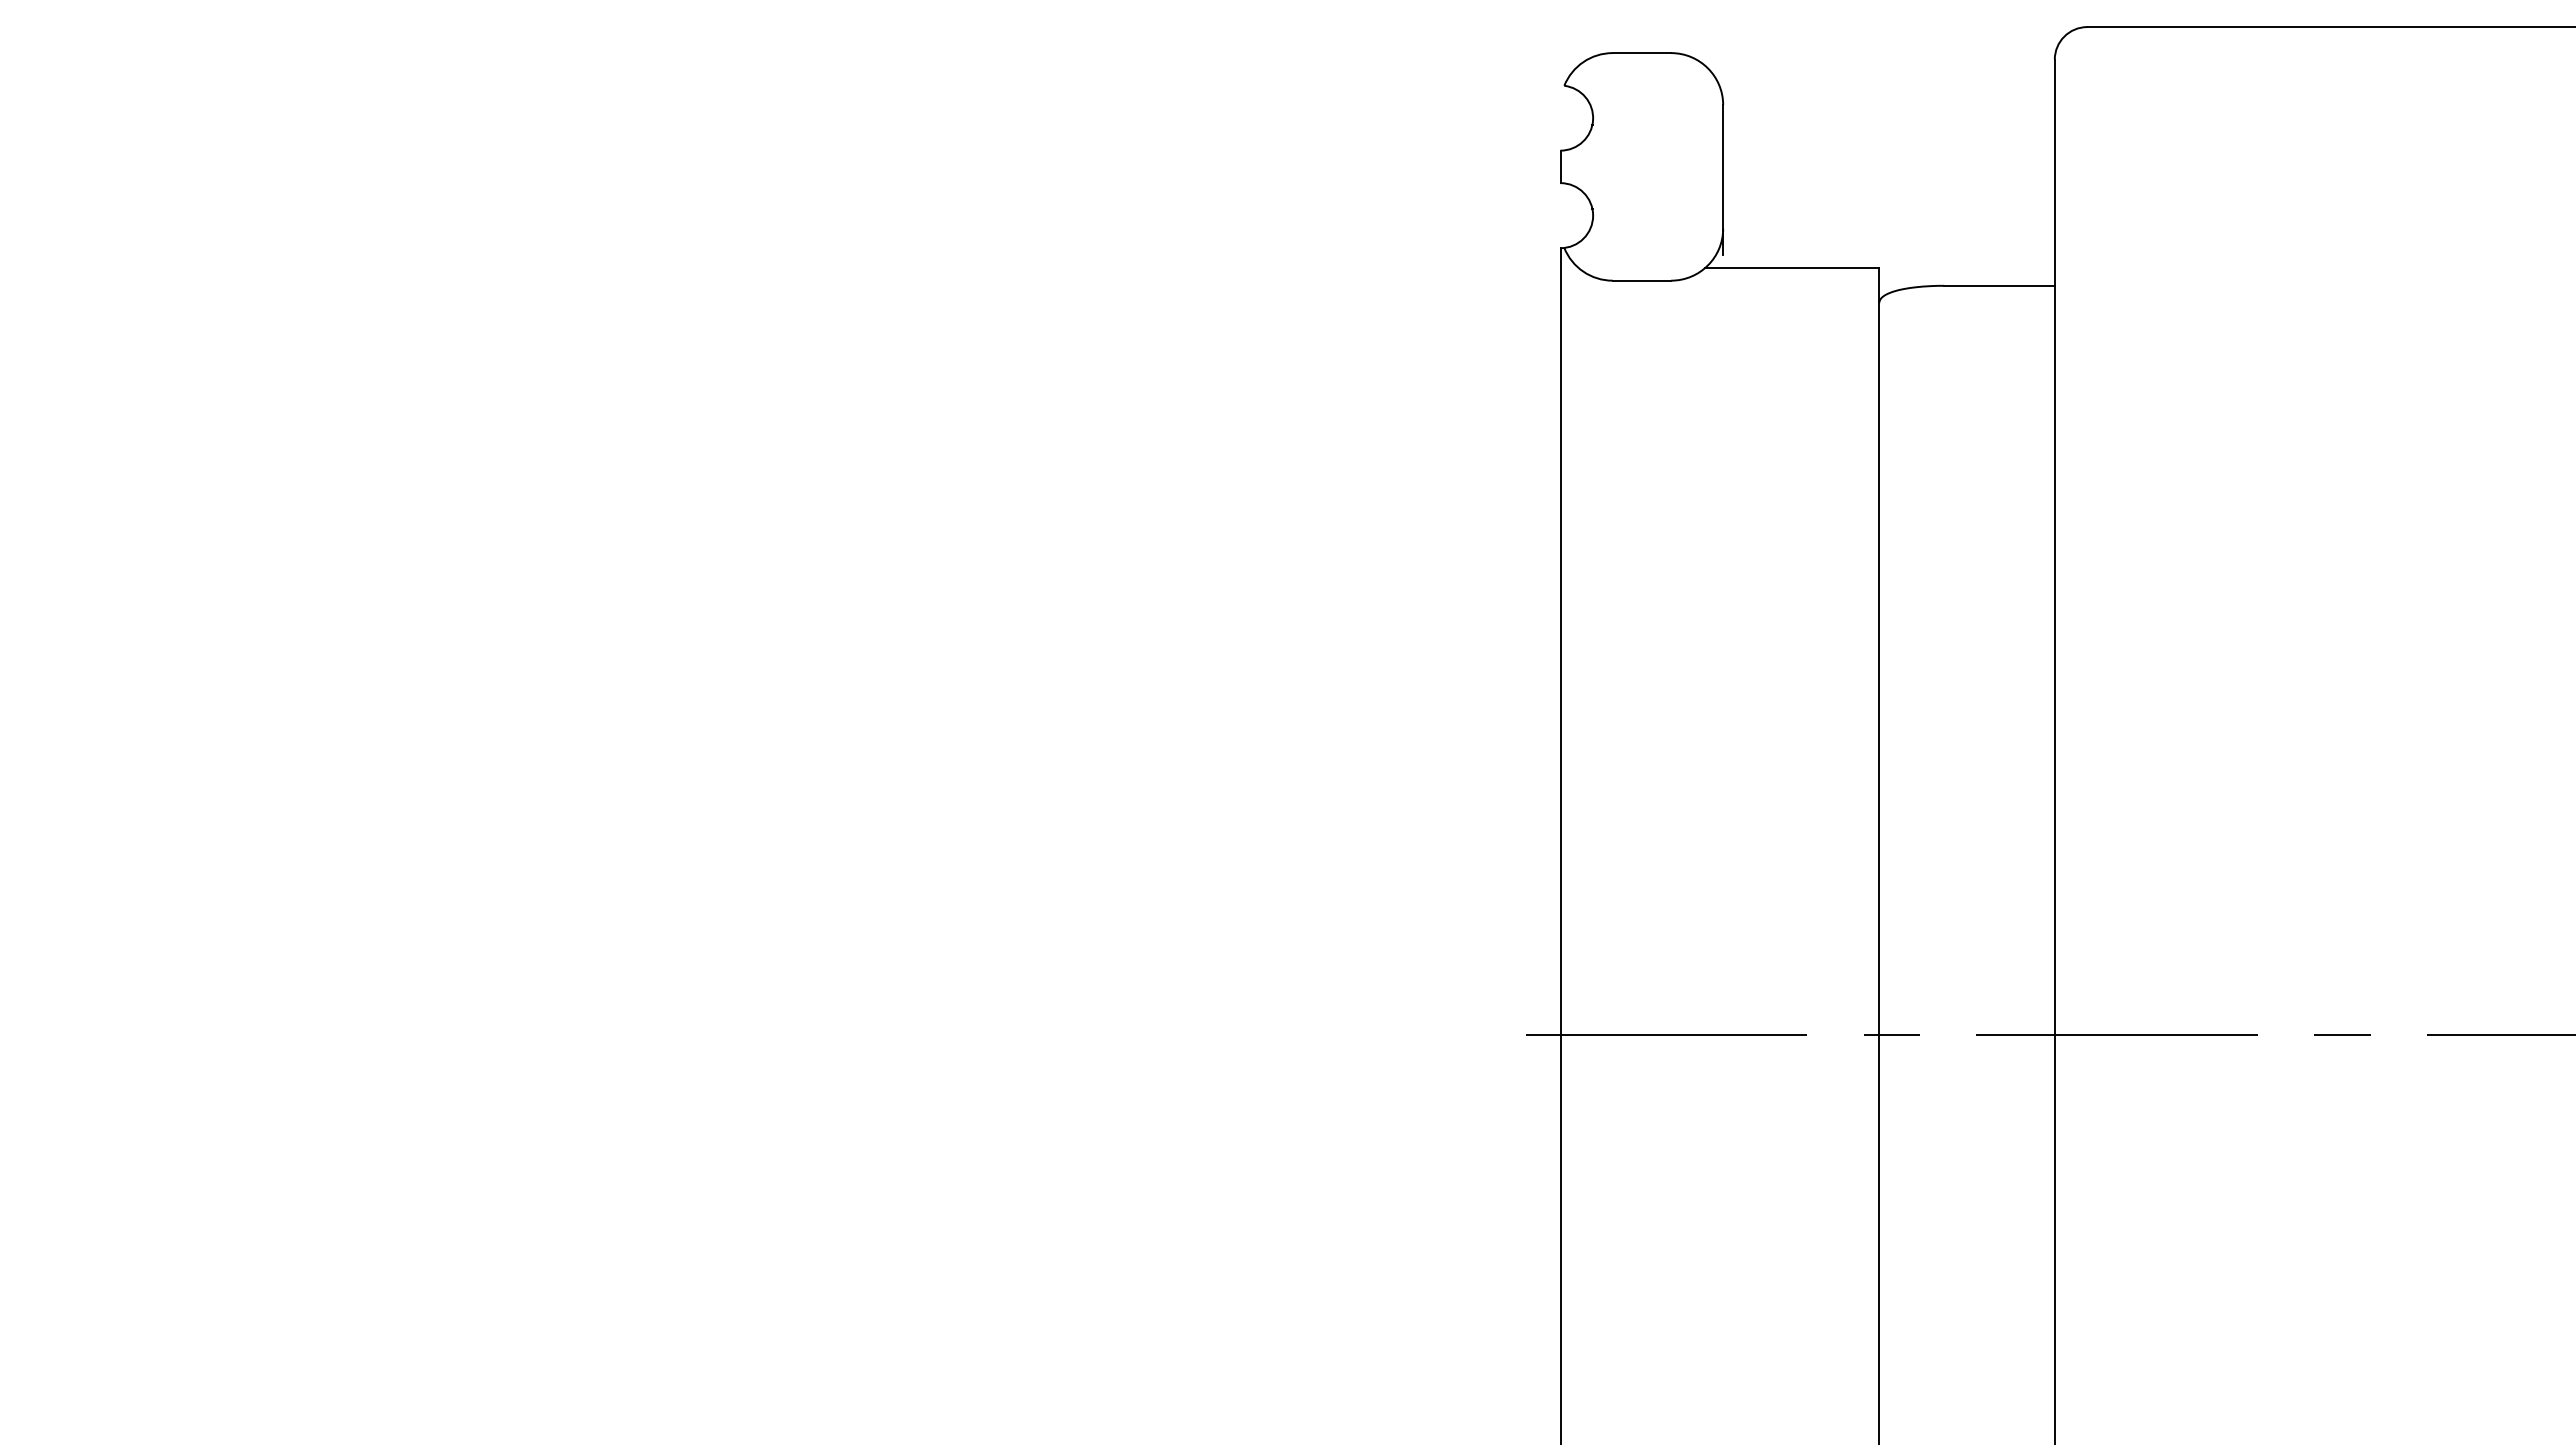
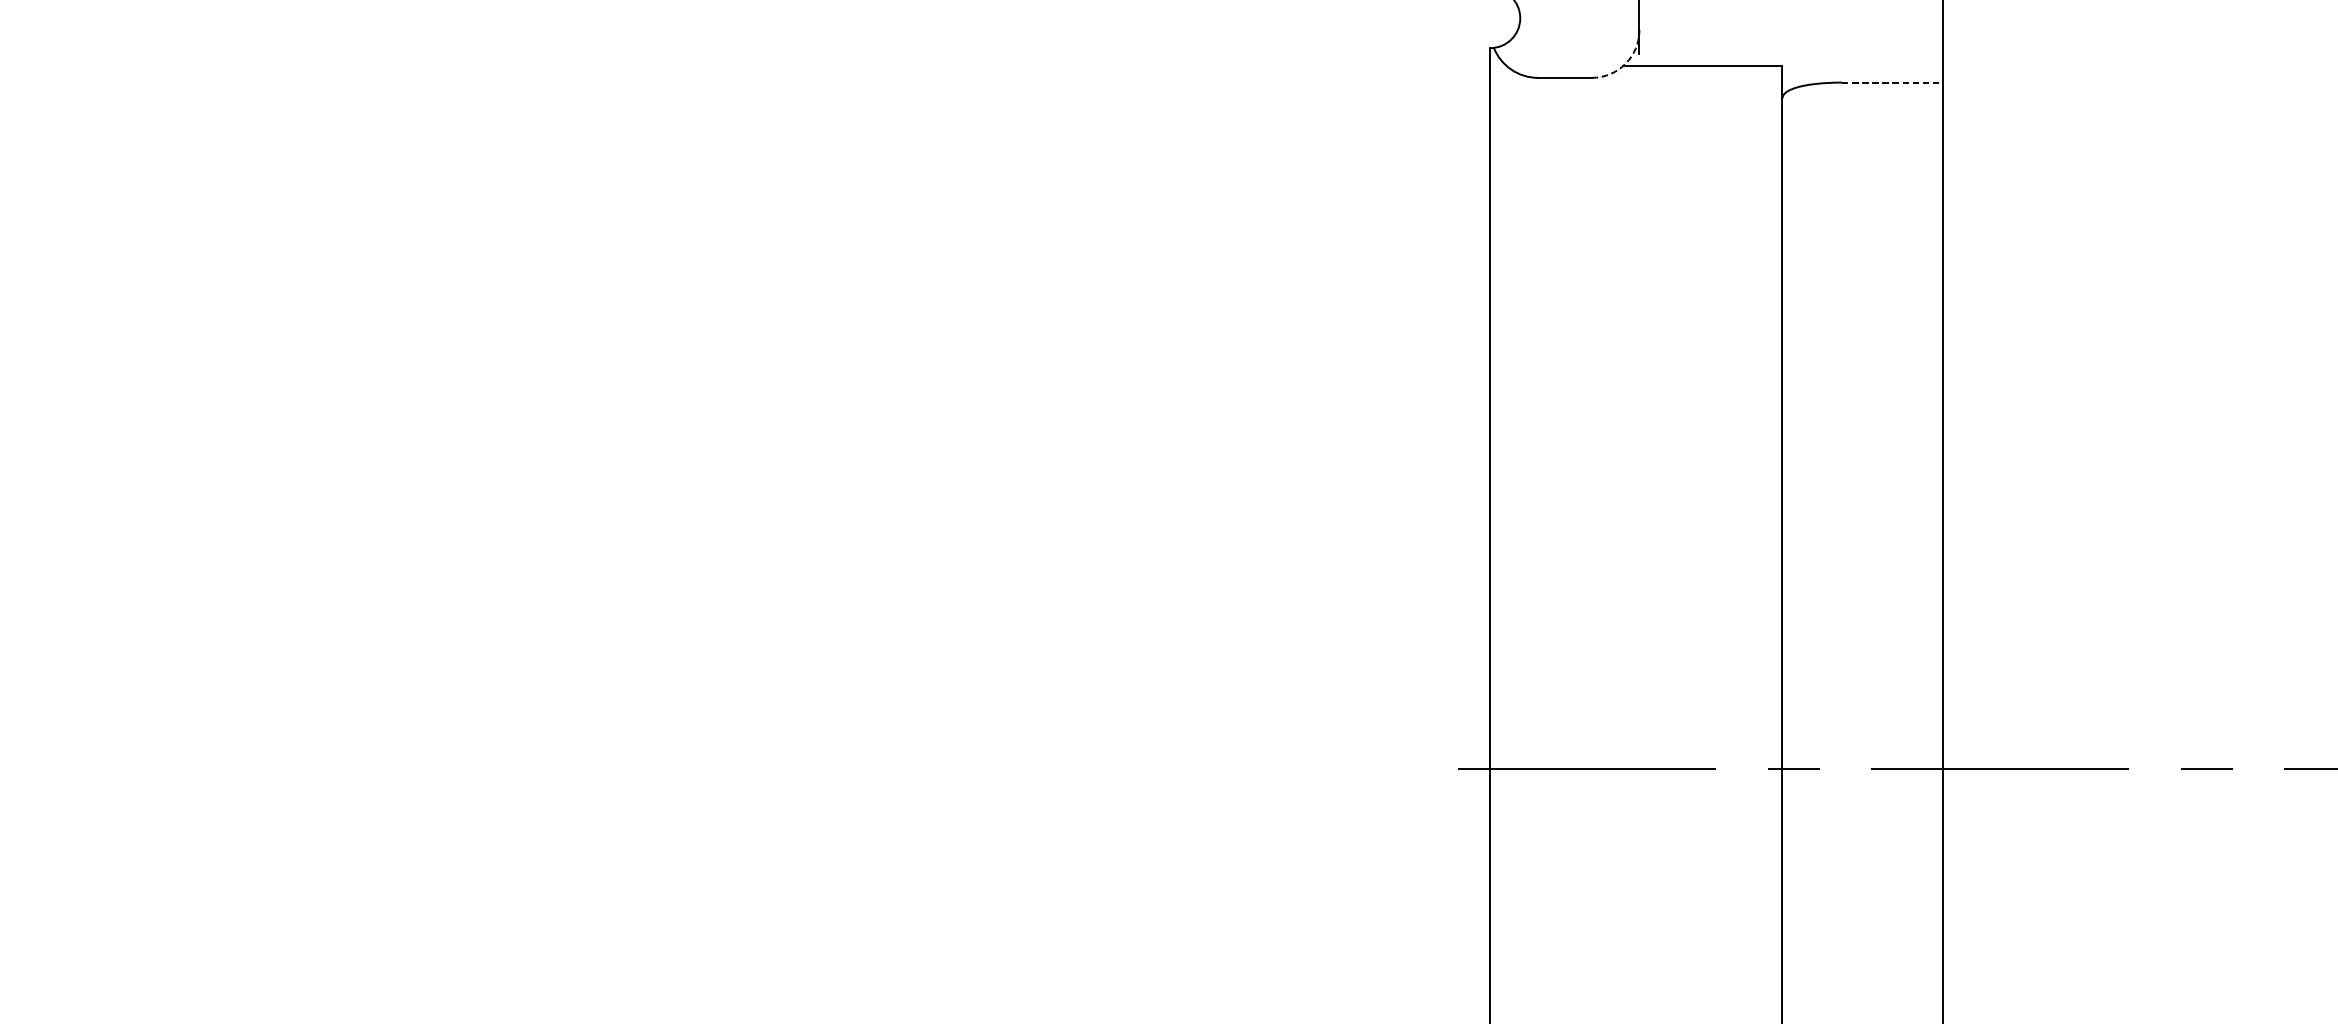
arc: (1707, 265) -> (1625, 63), solid -> dashed
line: (2000, 285) -> (1893, 82), solid -> dashed

